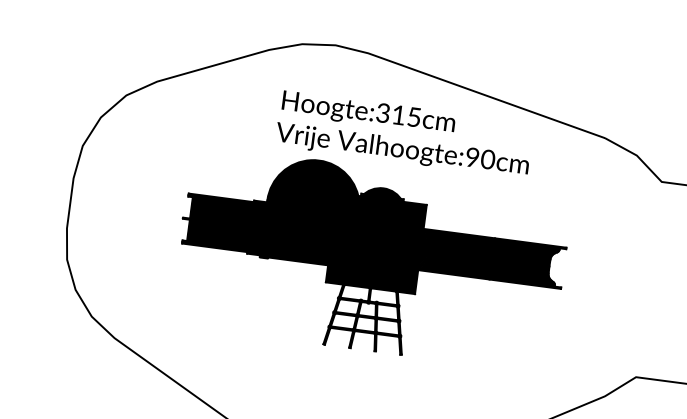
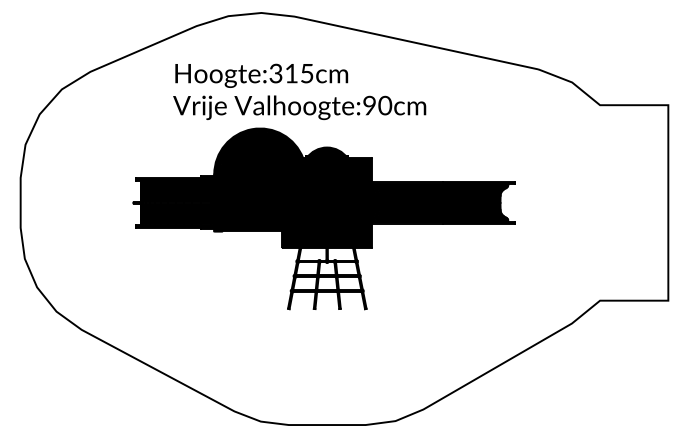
text: (404, 134) -> (299, 91), moved

